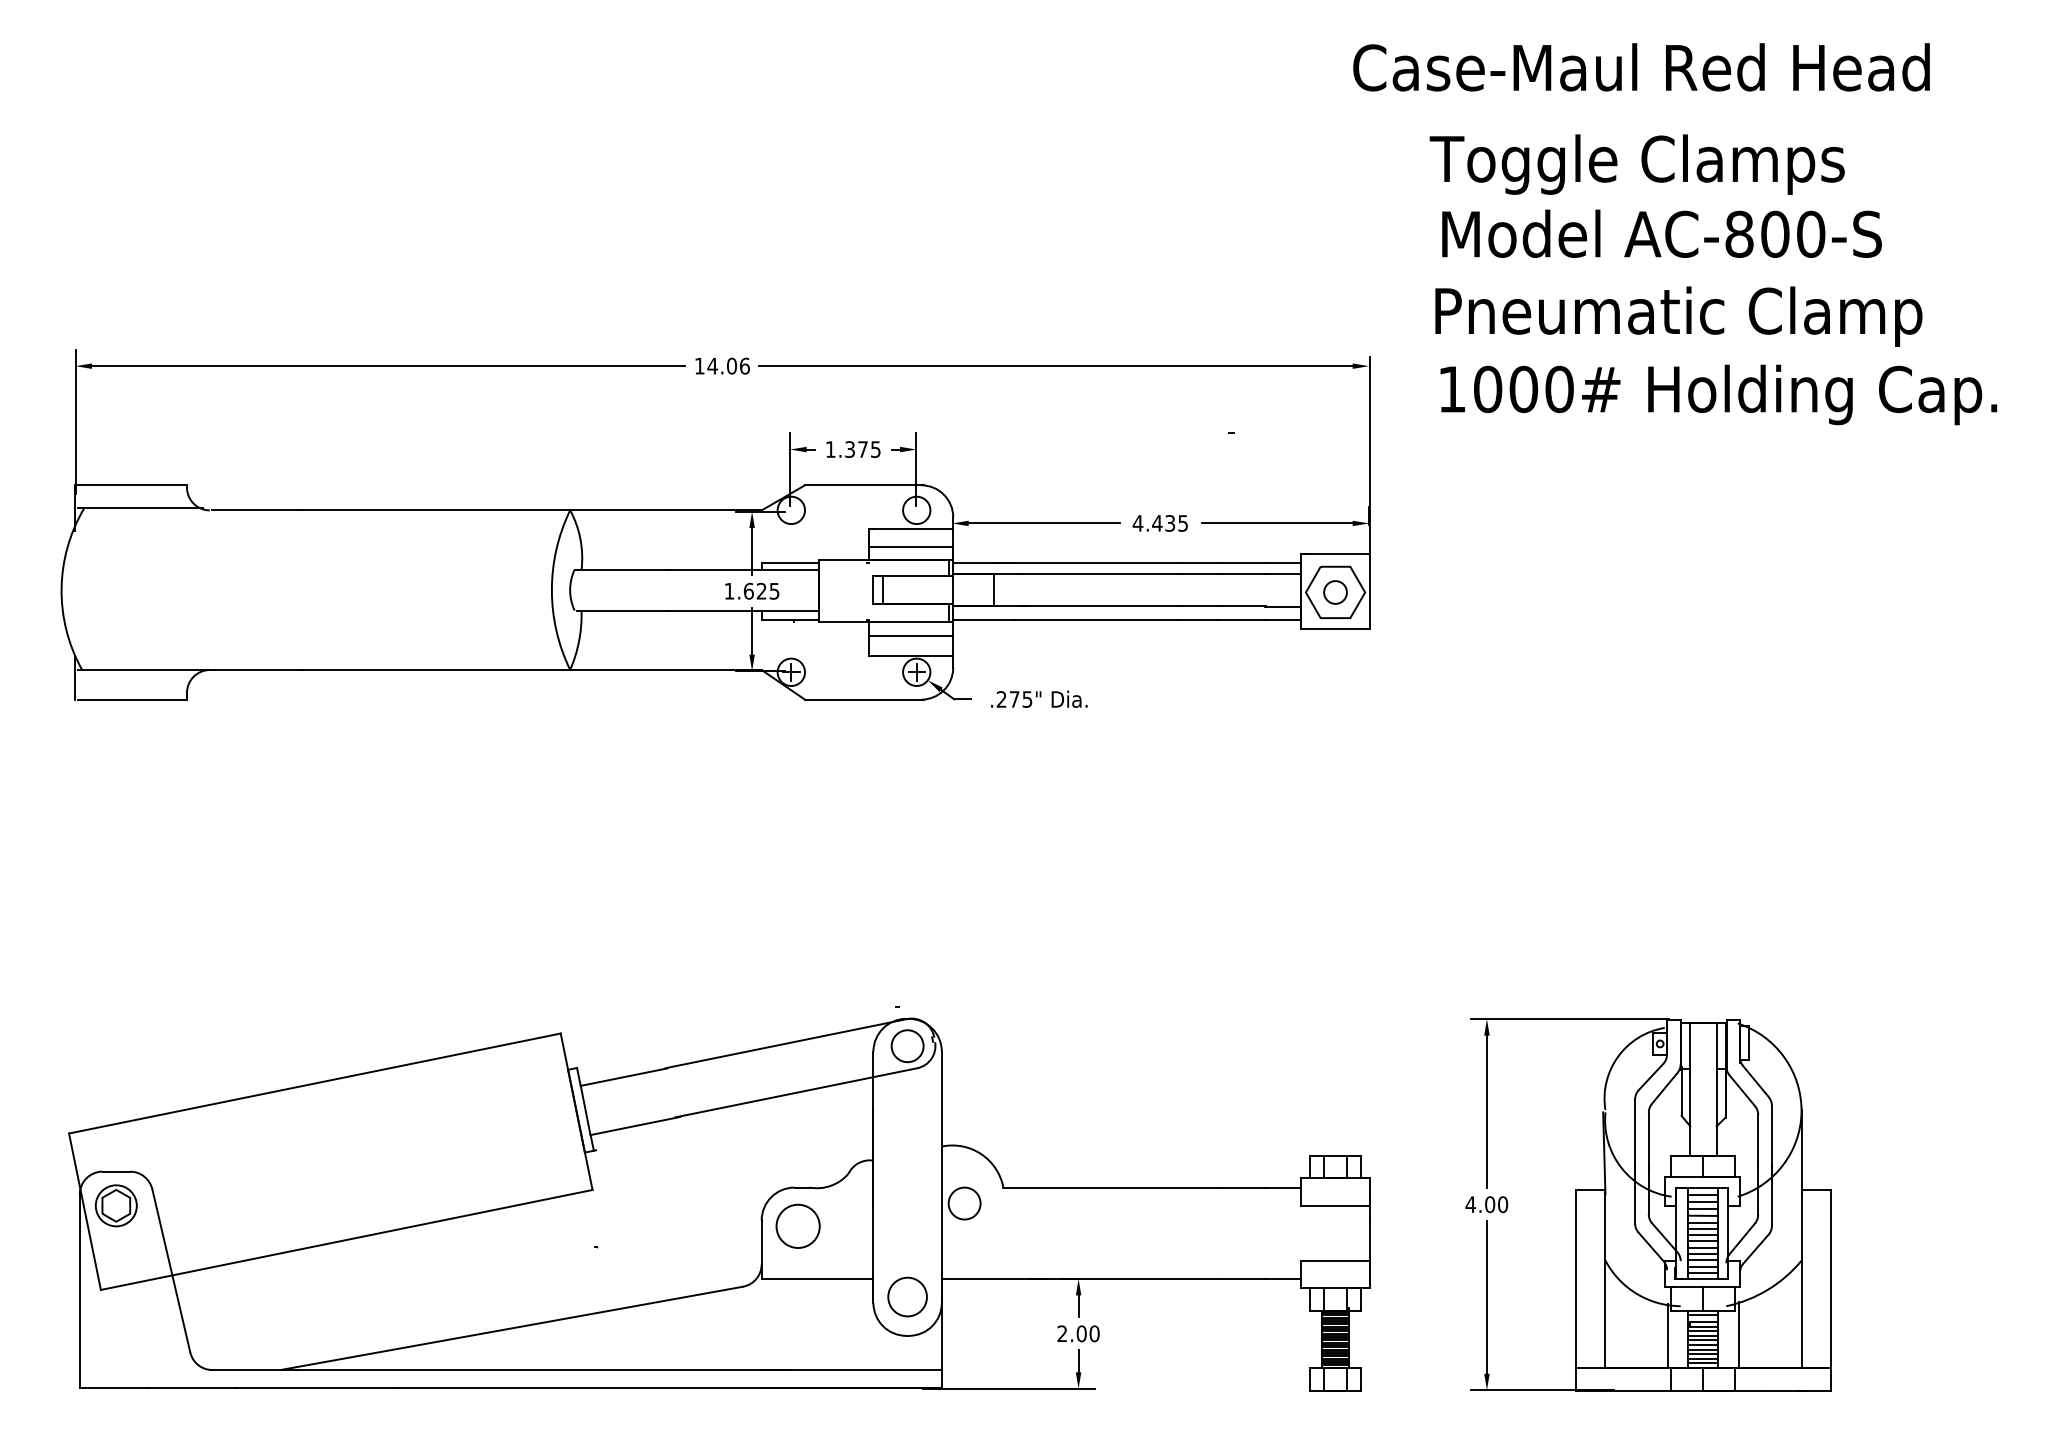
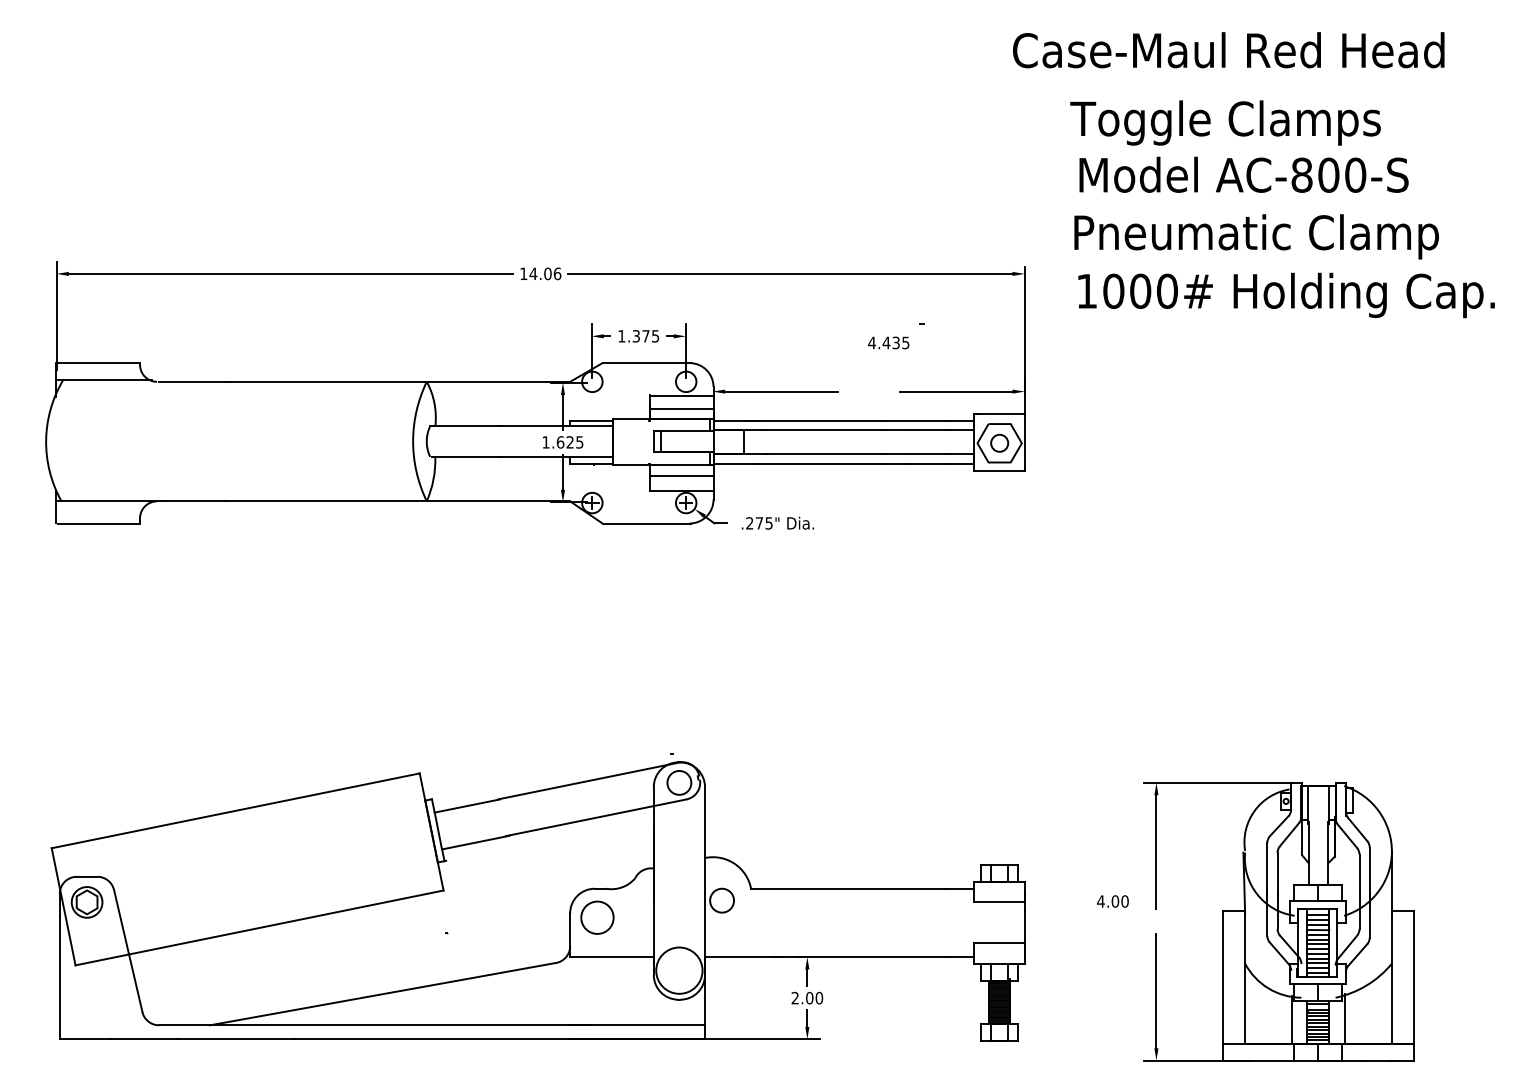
text: (1159, 523) -> (888, 343), moved
part: (1650, 1204) -> (1278, 921), moved
circle: (907, 1296) -> (679, 970), size x1.6

